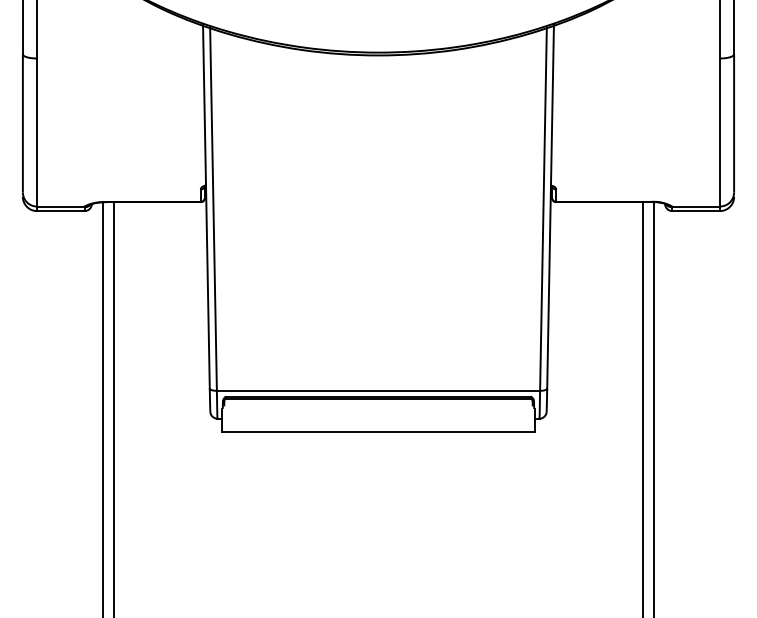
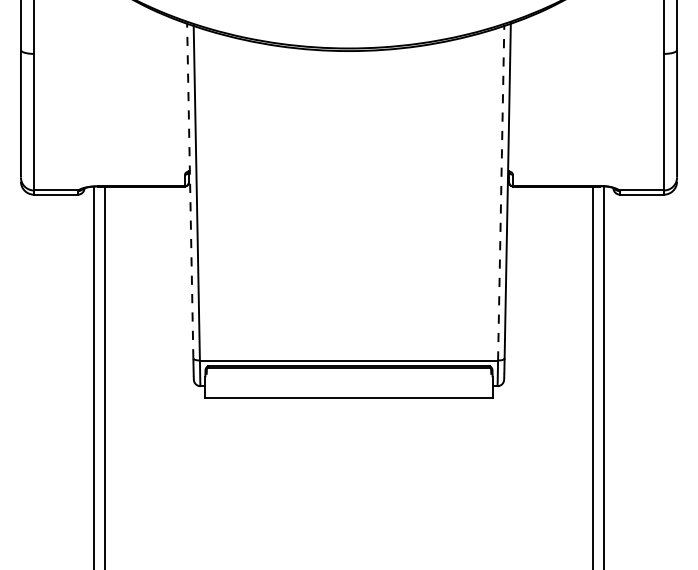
line: (206, 206) -> (190, 190), solid -> dashed
line: (543, 208) -> (501, 192), solid -> dashed

